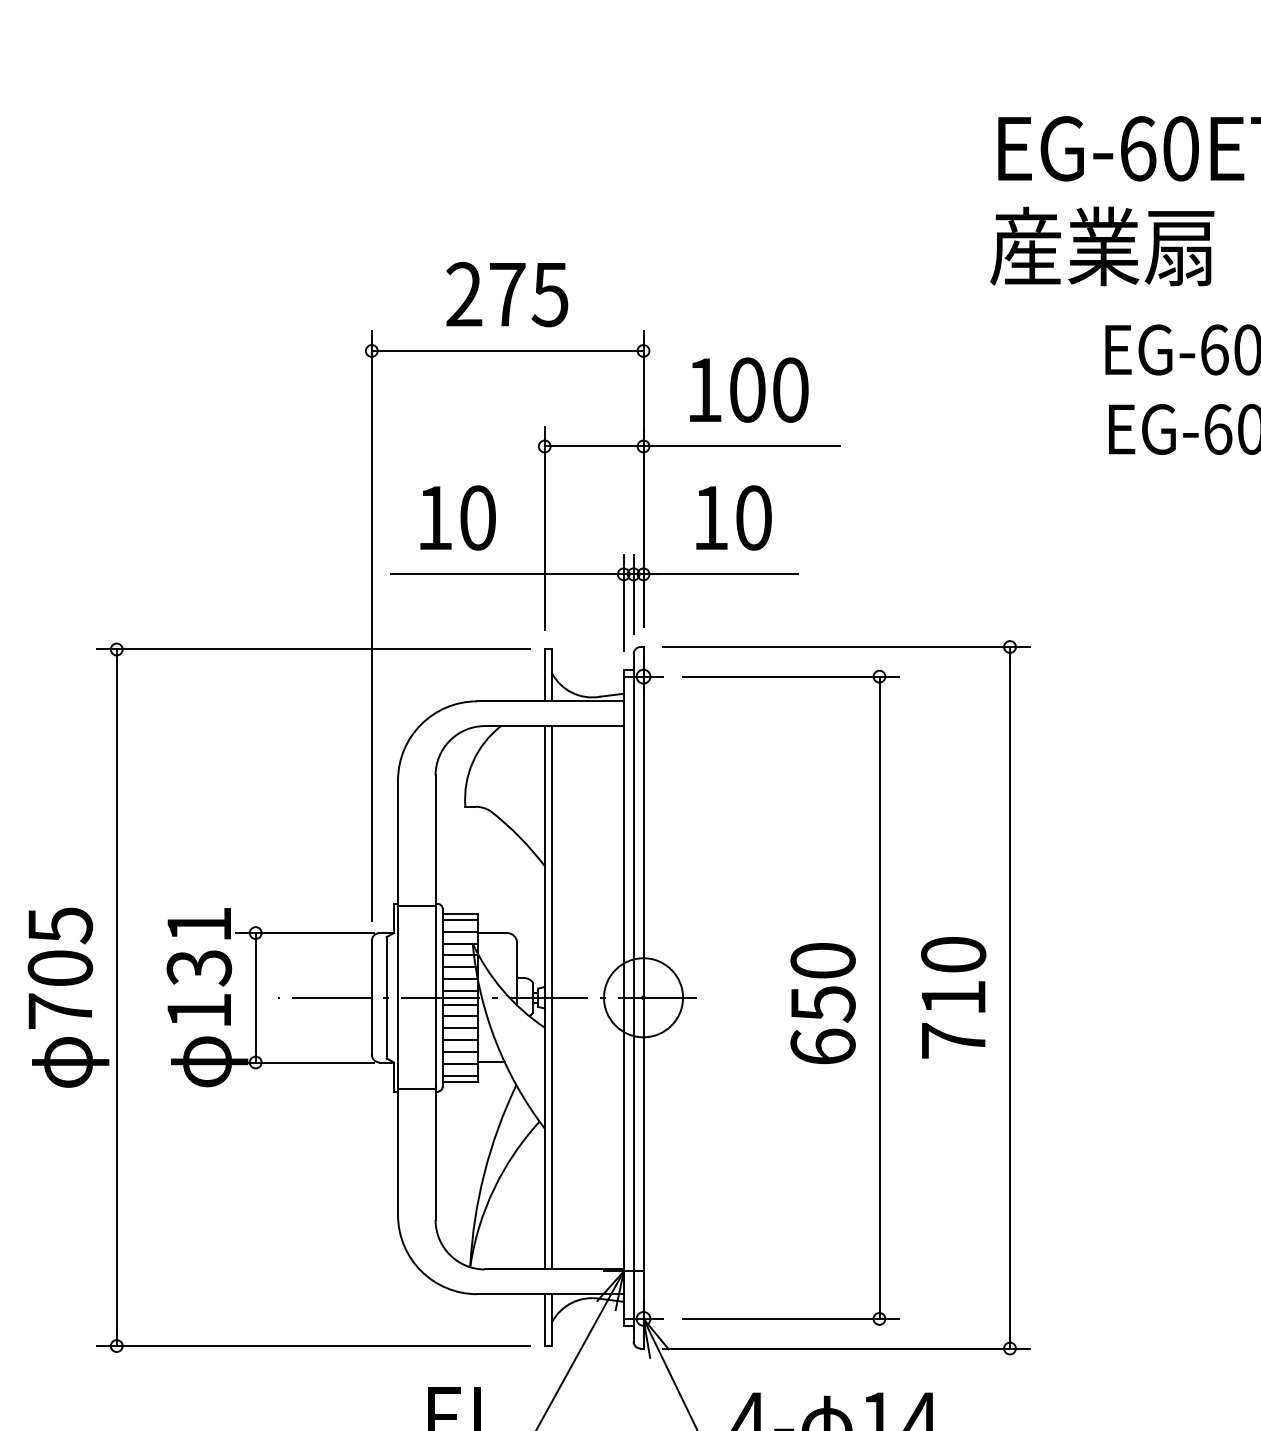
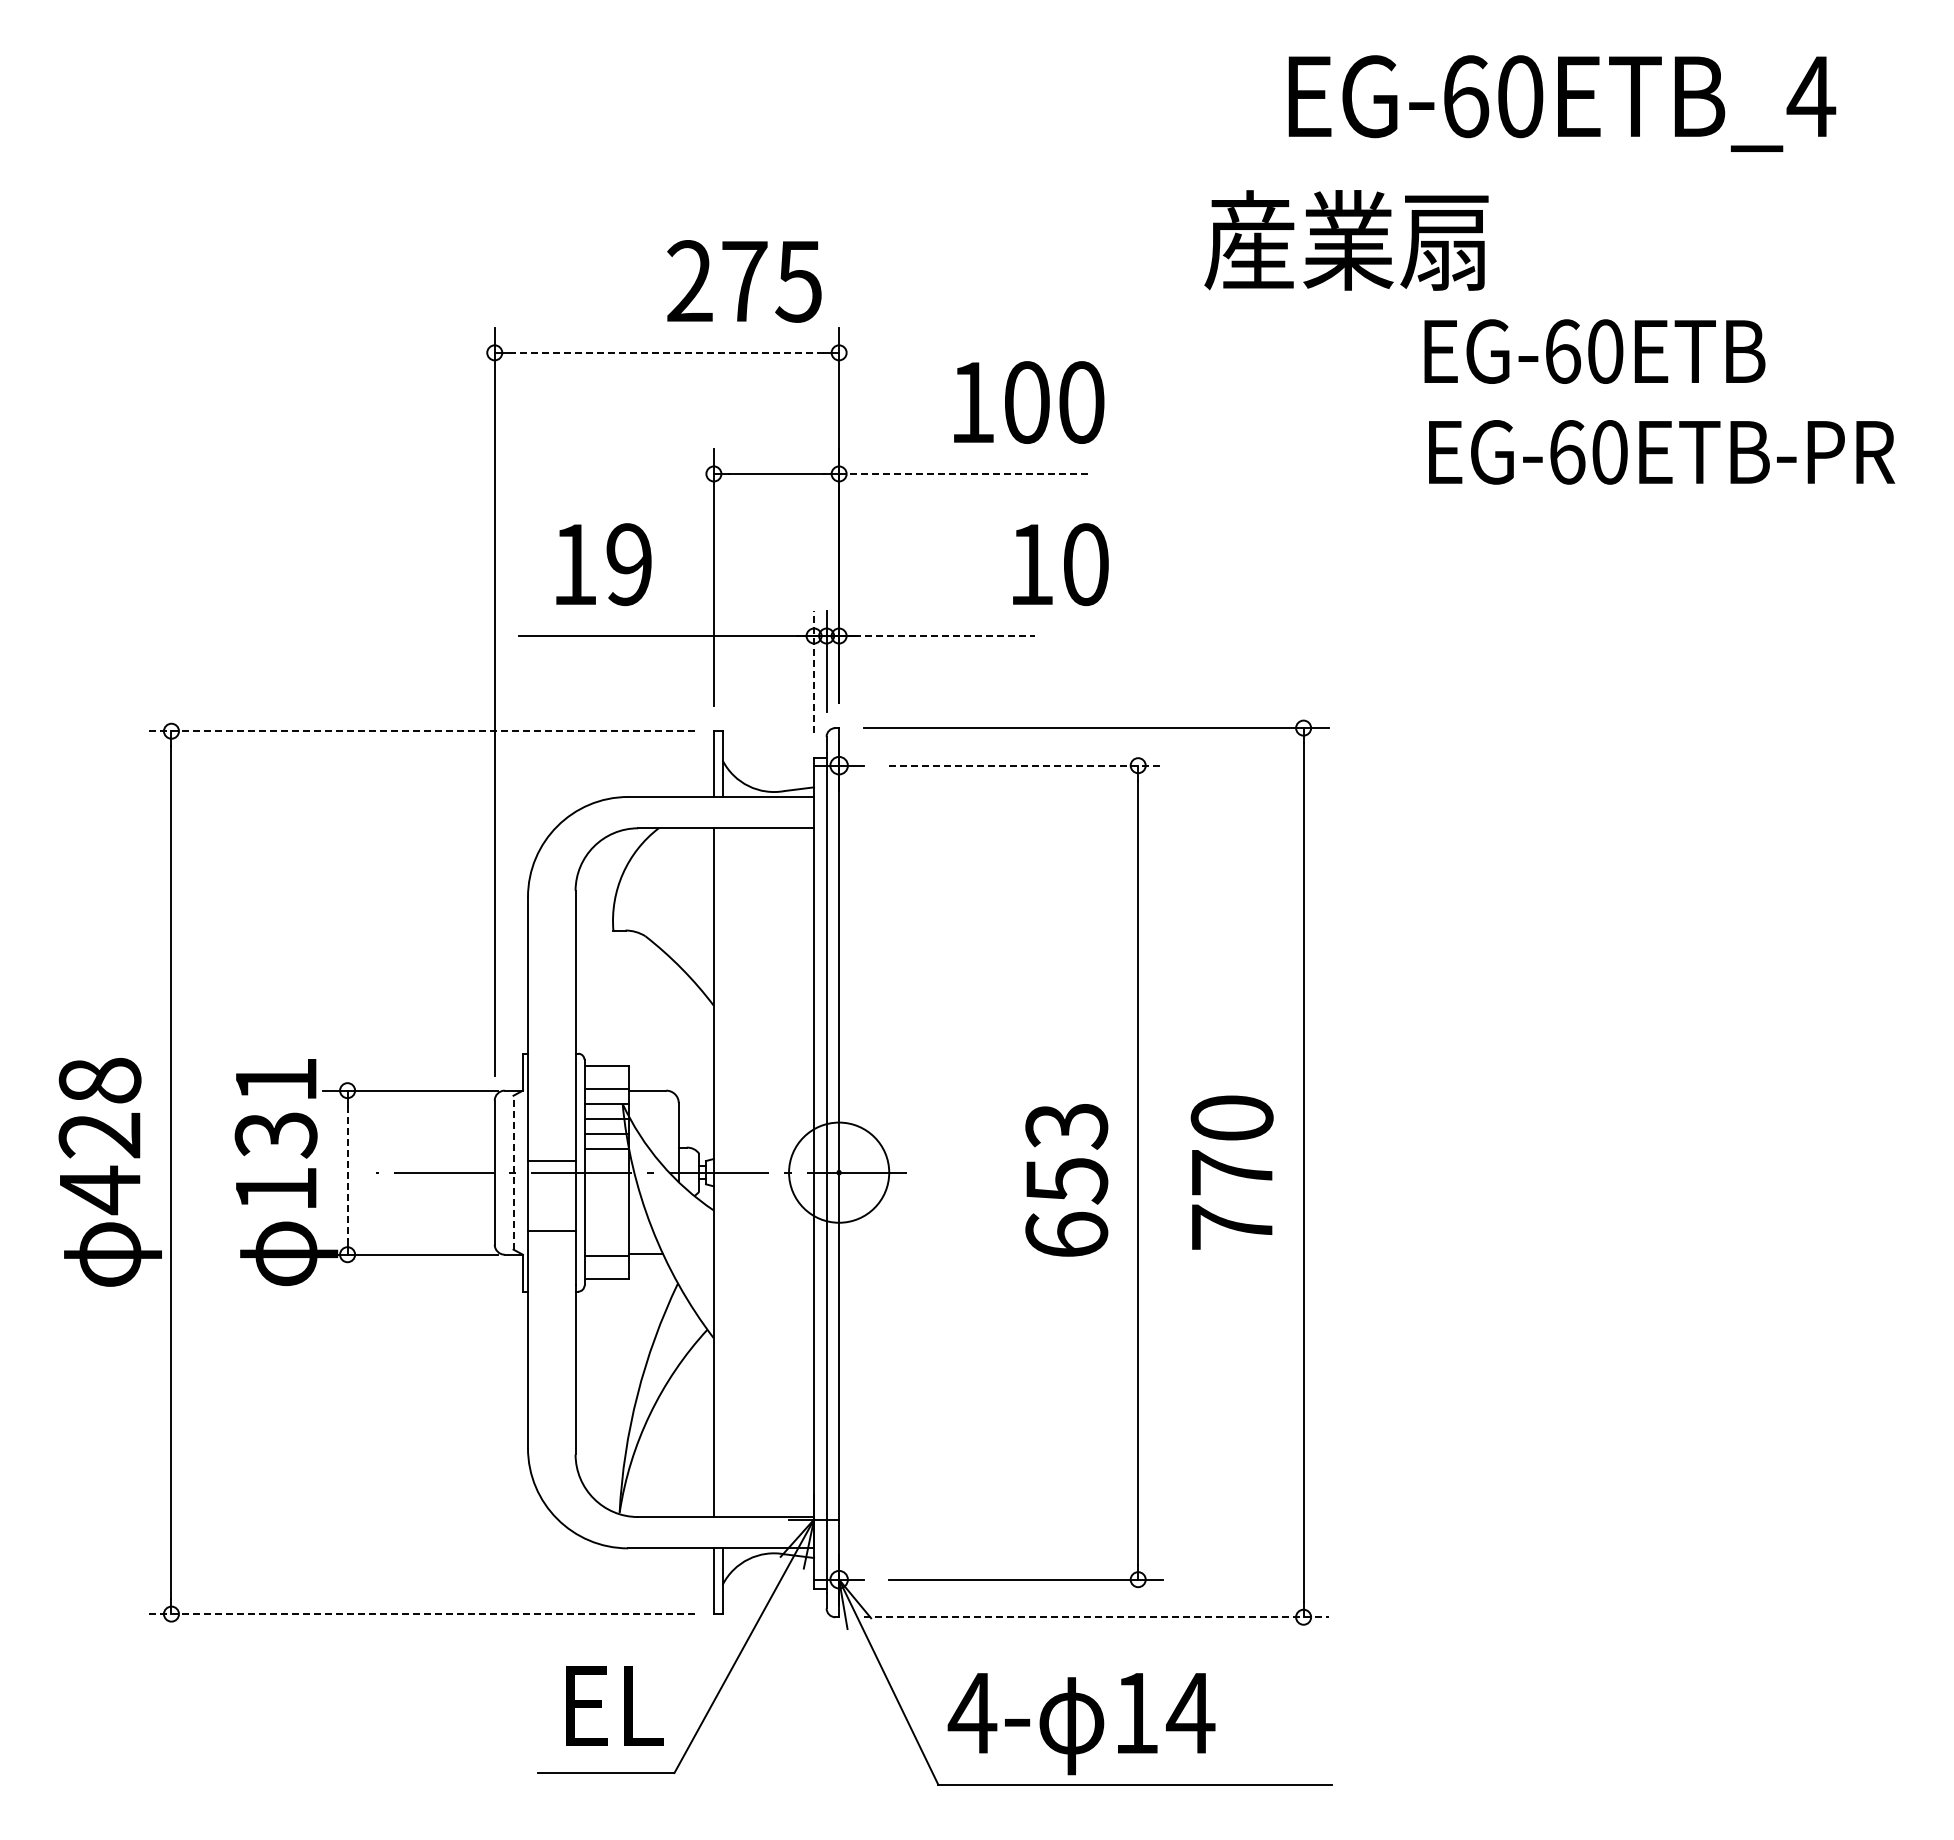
text: (1102, 246) -> (1346, 240), moved
text: (507, 294) -> (744, 281), moved
line: (507, 350) -> (666, 352), solid -> dashed
text: (749, 390) -> (1029, 402), moved
line: (741, 446) -> (963, 473), solid -> dashed
text: (478, 517) -> (629, 564), 10 -> 19
text: (733, 517) -> (1060, 564), moved
line: (727, 574) -> (945, 636), solid -> dashed
line: (624, 602) -> (814, 671), solid -> dashed
line: (313, 649) -> (420, 731), solid -> dashed
line: (791, 676) -> (1026, 765), solid -> dashed
line: (416, 906) -> (551, 1160), moved
line: (459, 920) -> (606, 1074), removed
text: (822, 961) -> (1066, 1126), 650 -> 653
text: (59, 969) -> (99, 1136), 705 -> 428
line: (459, 991) -> (606, 1164), removed
line: (255, 997) -> (347, 1172), solid -> dashed
line: (386, 997) -> (513, 1172), solid -> dashed
line: (551, 997) -> (722, 1172), removed
text: (953, 997) -> (1232, 1172), 710 -> 770
line: (459, 1004) -> (606, 1181), removed
line: (459, 1016) -> (606, 1196), removed
line: (459, 1028) -> (606, 1211), removed
line: (459, 1040) -> (606, 1226), removed
line: (459, 1052) -> (606, 1241), removed
line: (459, 1075) -> (606, 1271), removed
line: (416, 1089) -> (551, 1230), moved
line: (313, 1346) -> (420, 1614), solid -> dashed
line: (846, 1348) -> (1096, 1617), solid -> dashed

